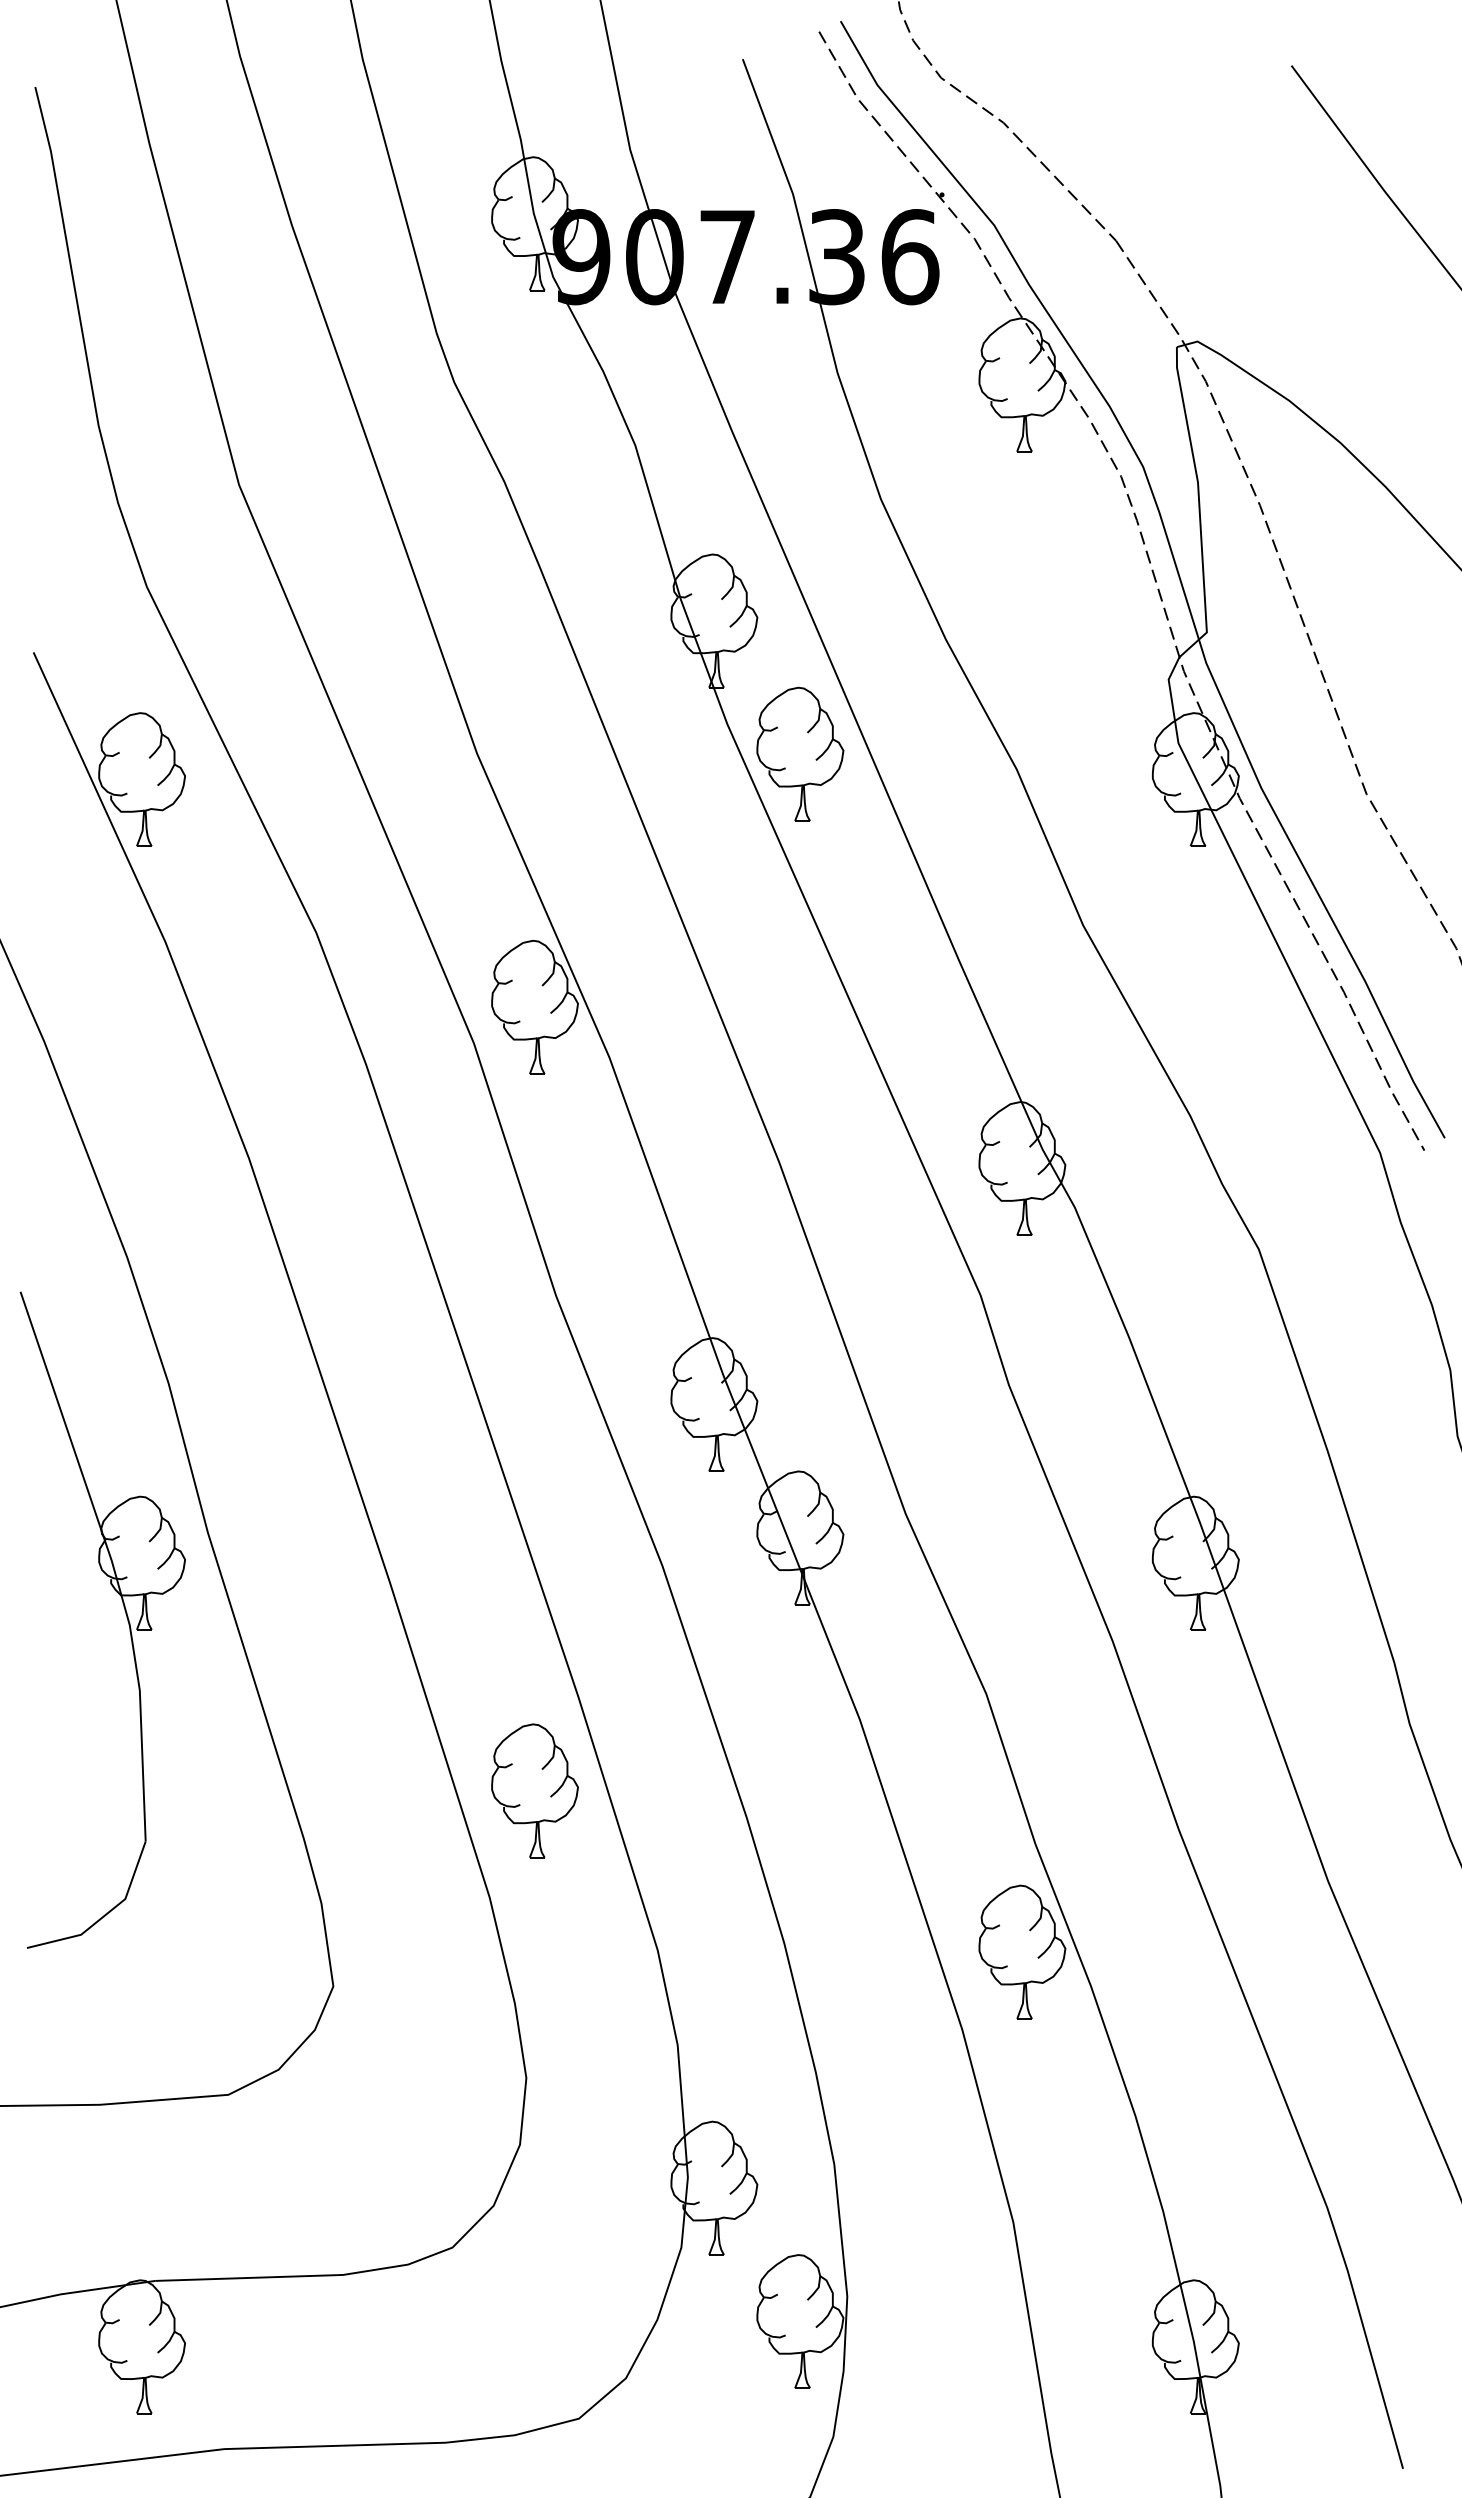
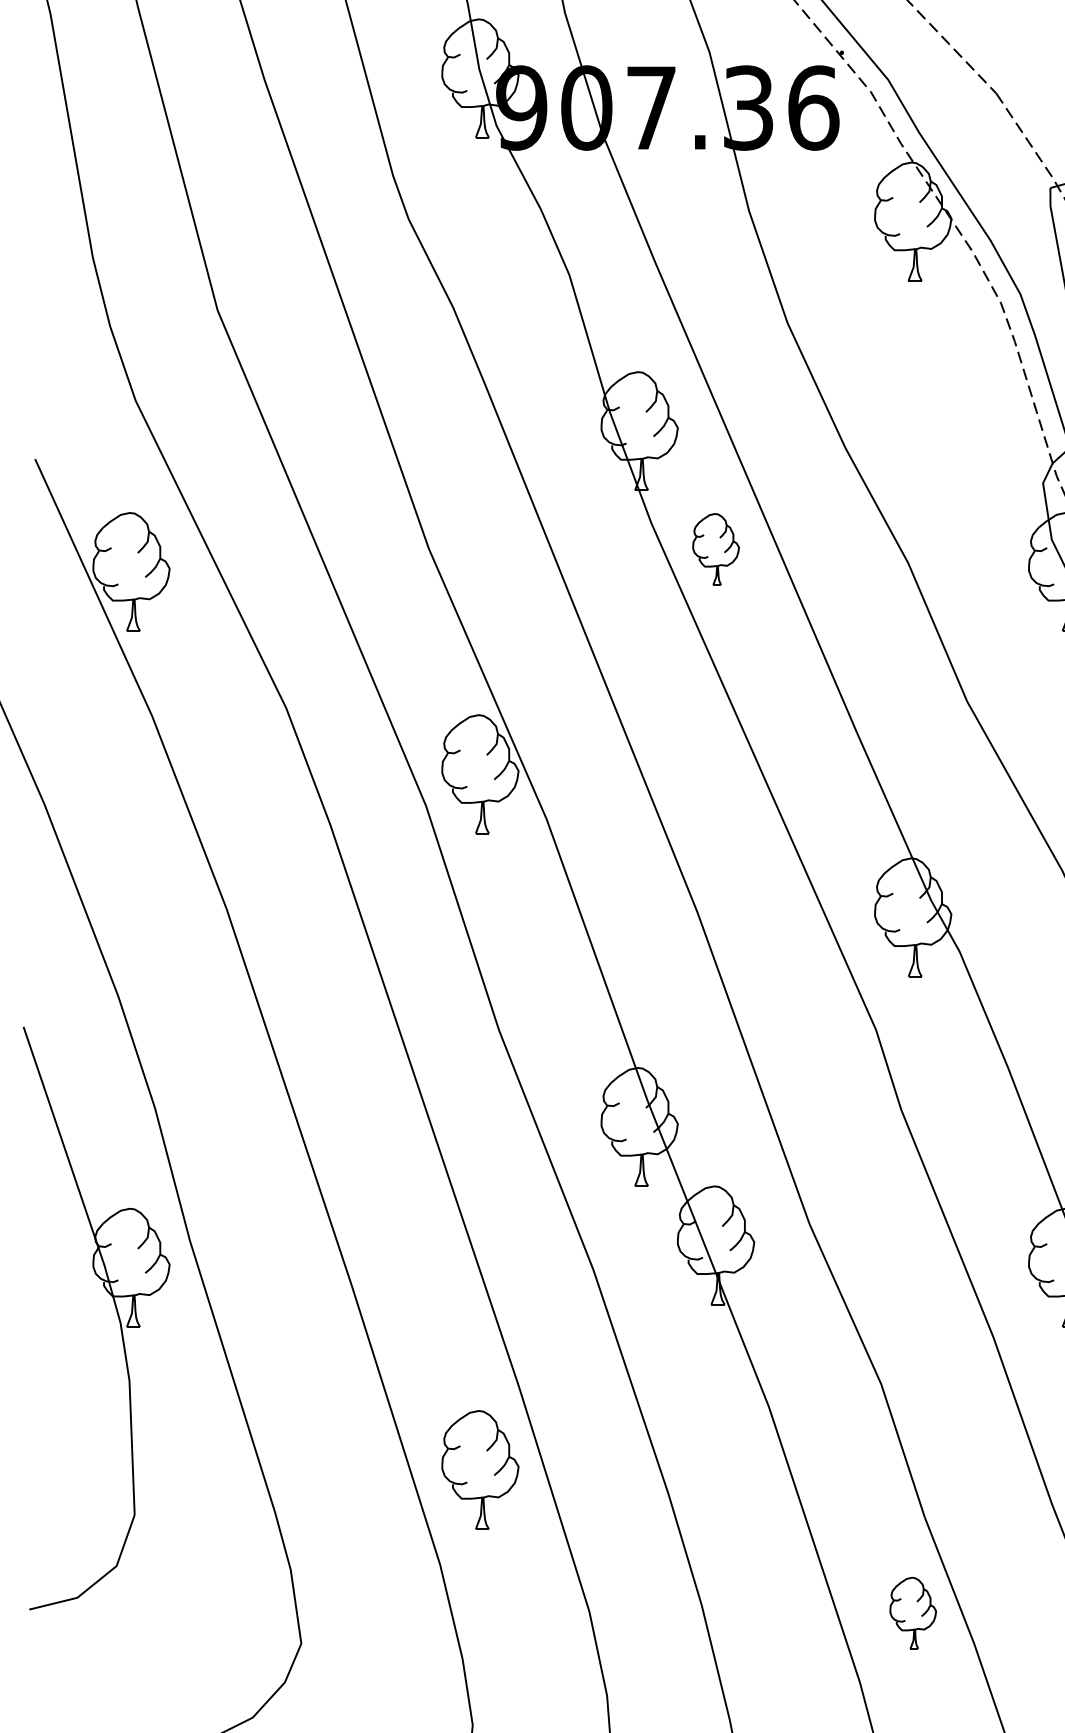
part: (800, 753) -> (716, 548), size x0.6
part: (1022, 1951) -> (913, 1612), size x0.6

